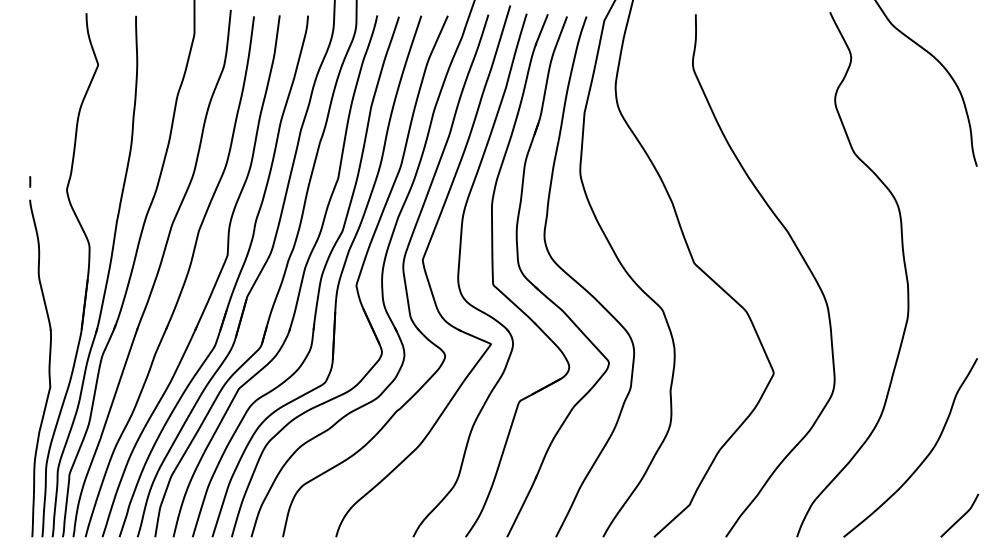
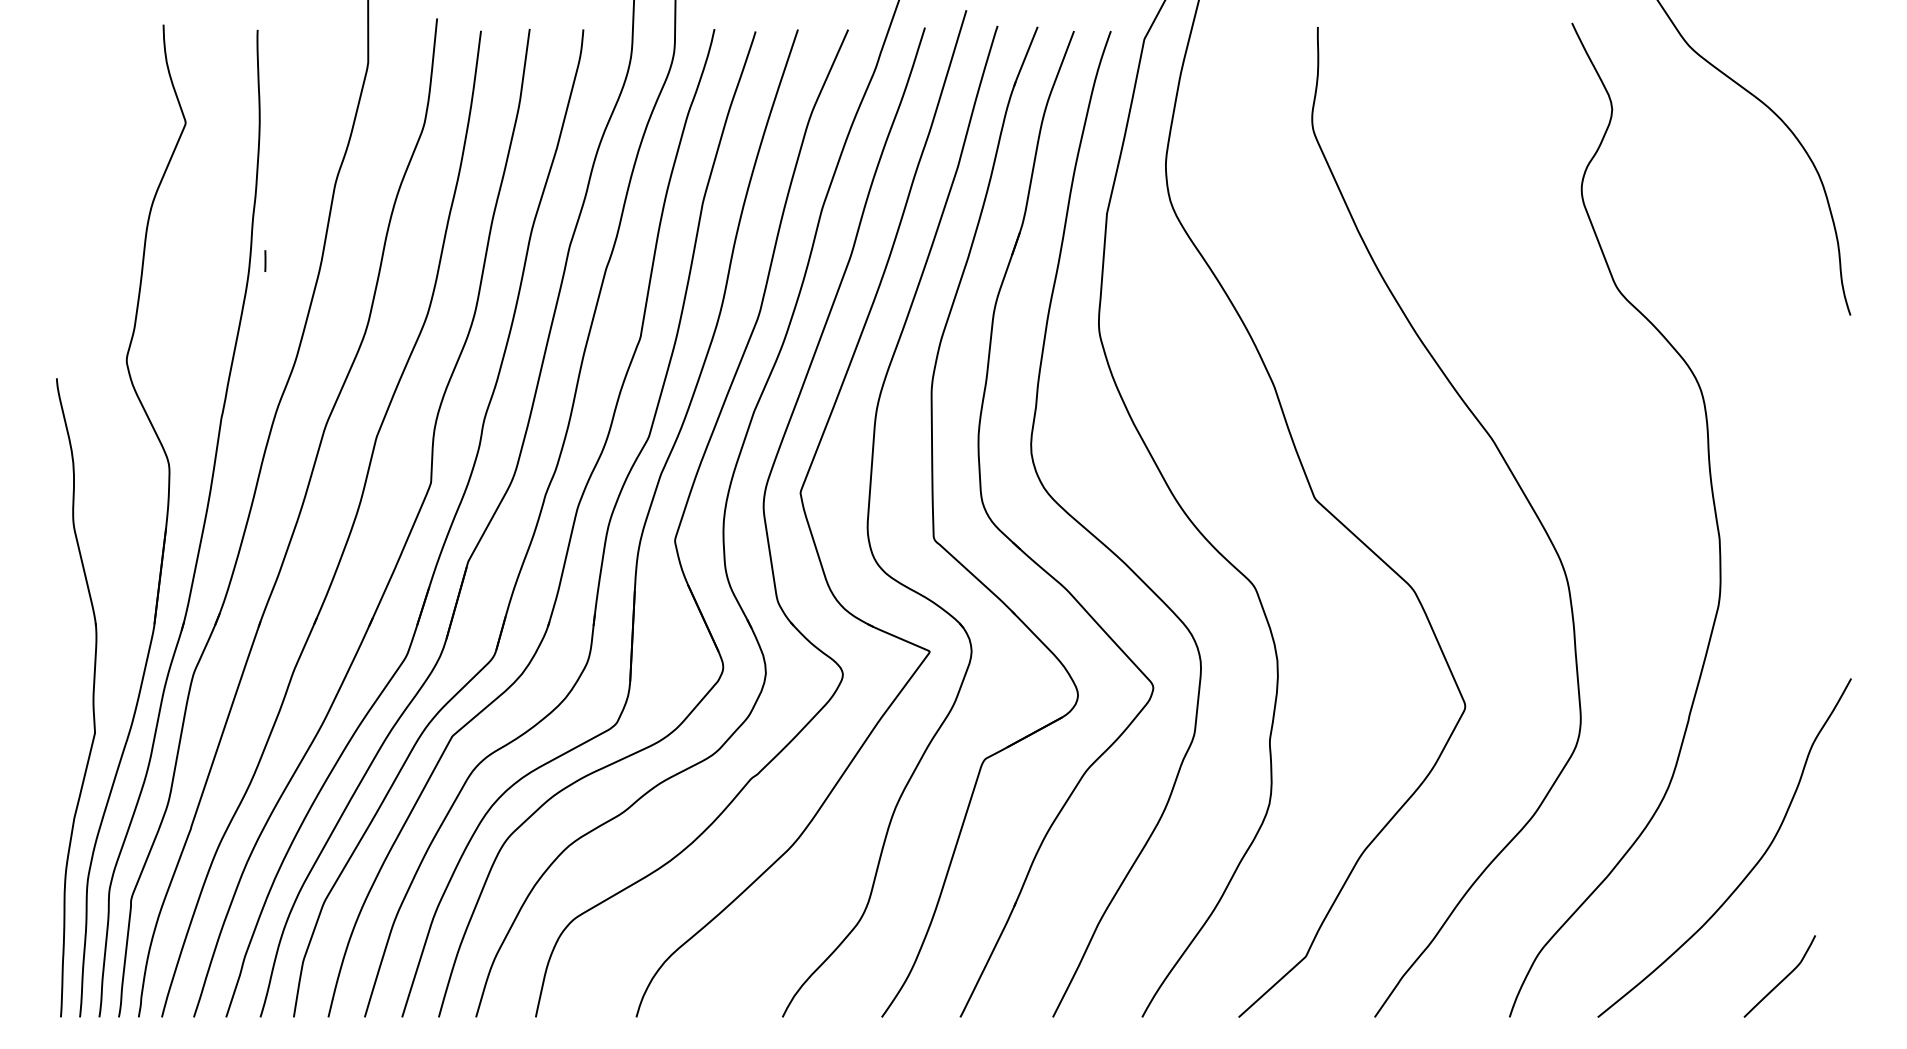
curve: (30, 181) -> (265, 260), moved
curve: (961, 516) -> (1783, 978), moved

